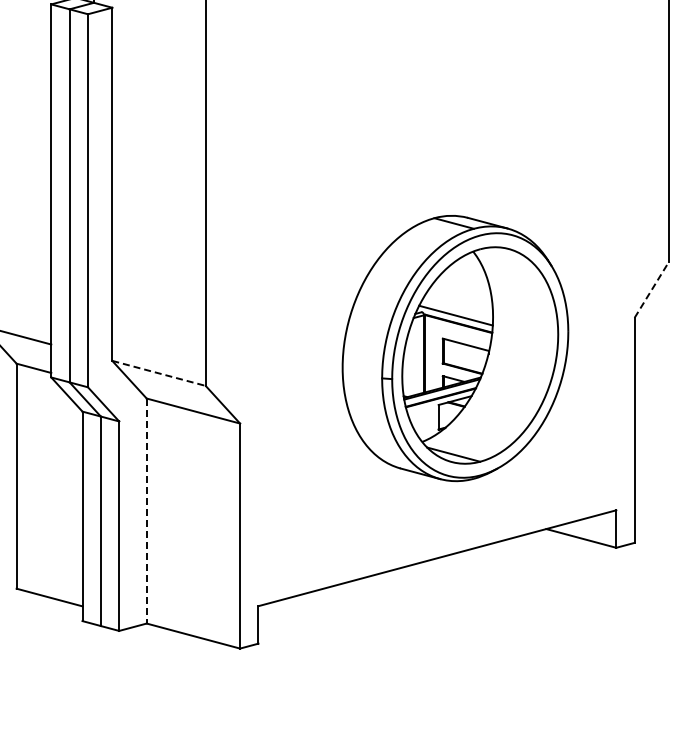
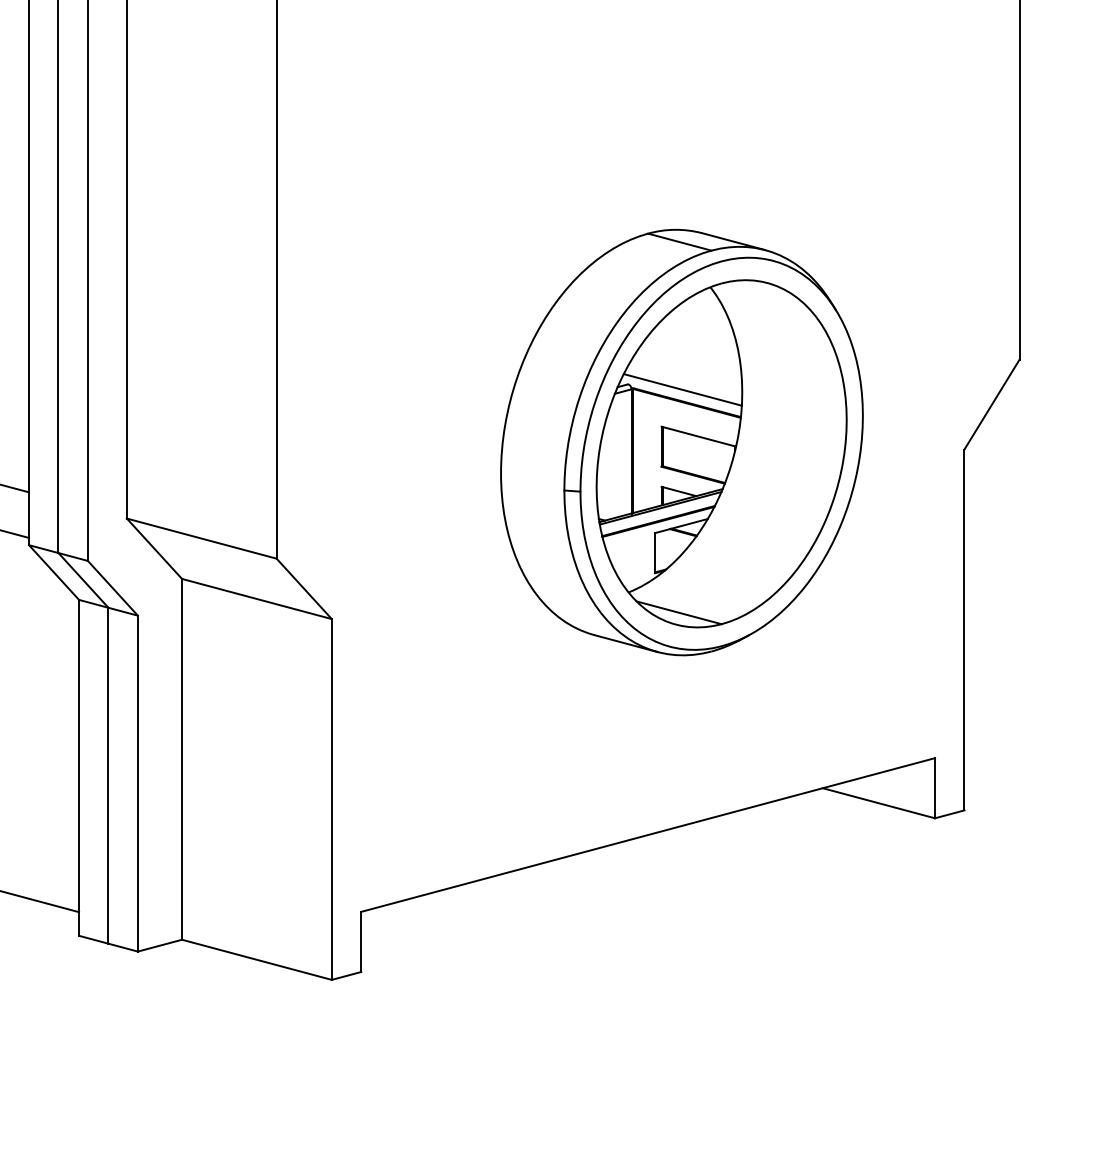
line: (651, 289) -> (991, 404), dashed -> solid
part: (455, 348) -> (681, 442), moved
line: (159, 373) -> (202, 538), dashed -> solid
line: (146, 511) -> (181, 760), dashed -> solid

